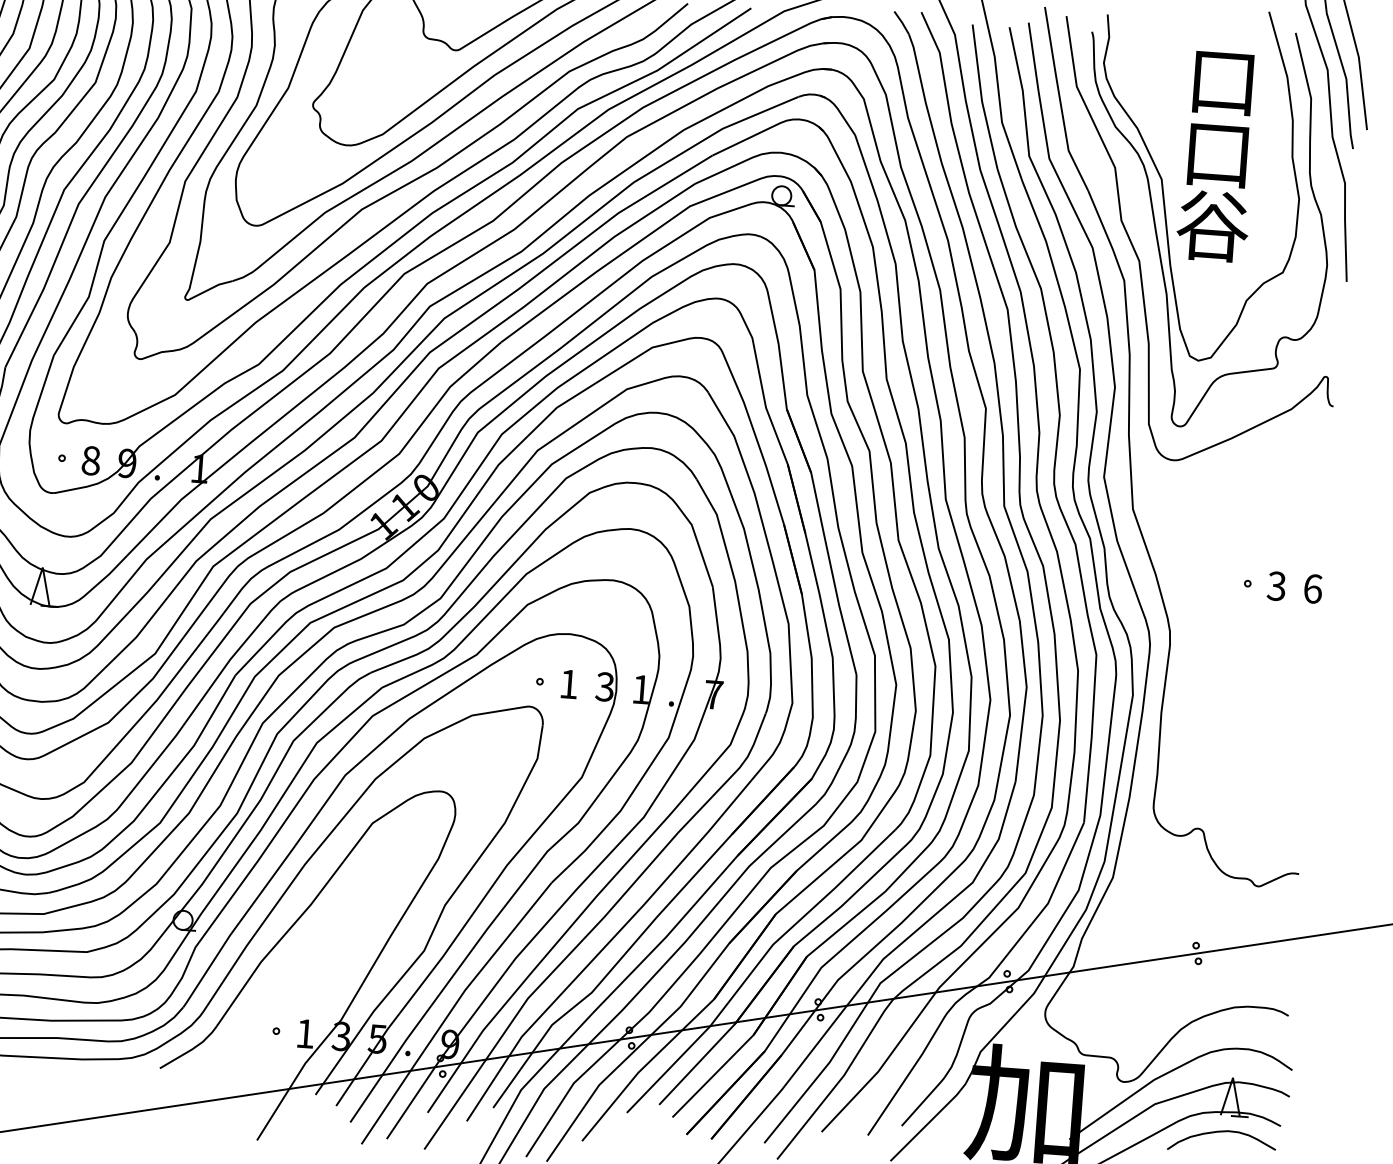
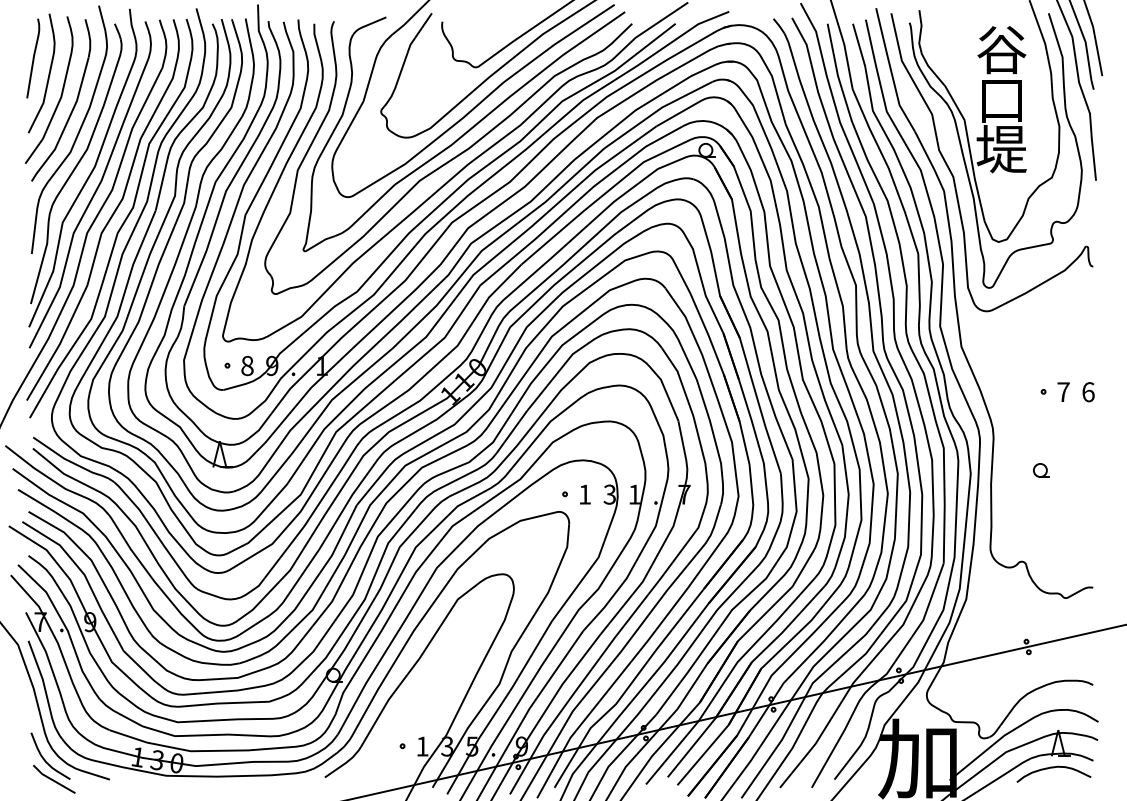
text: (1222, 82) -> (1001, 50), 口 -> 谷
text: (1212, 226) -> (1001, 149), 谷 -> 堤
text: (1276, 586) -> (1063, 392), 3 -> 7
part: (1236, 697) -> (1041, 470), added

